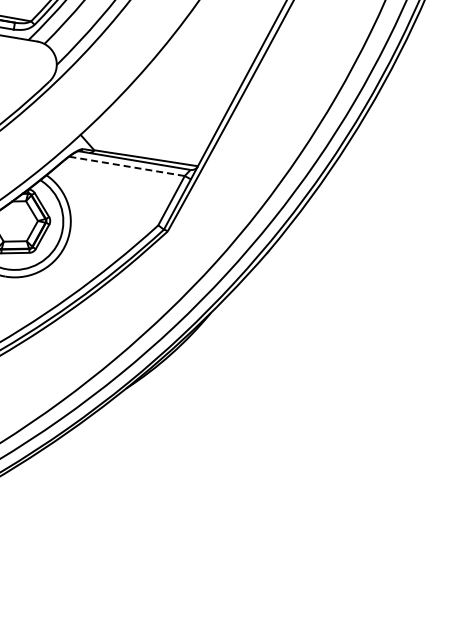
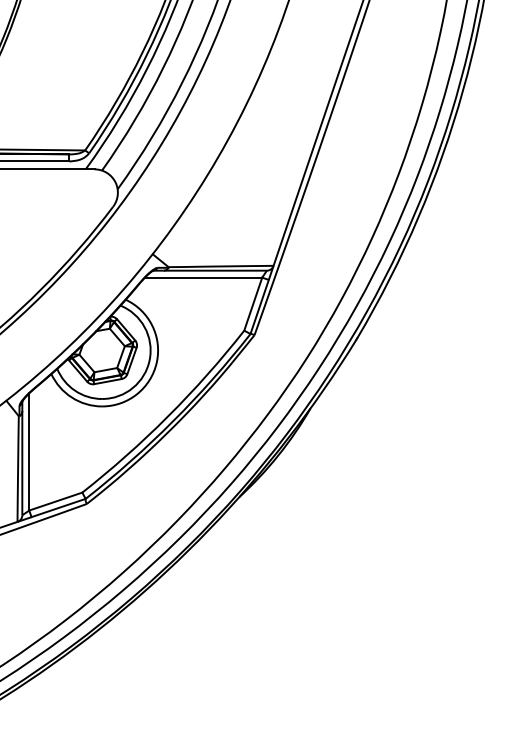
line: (126, 166) -> (203, 277), dashed -> solid

